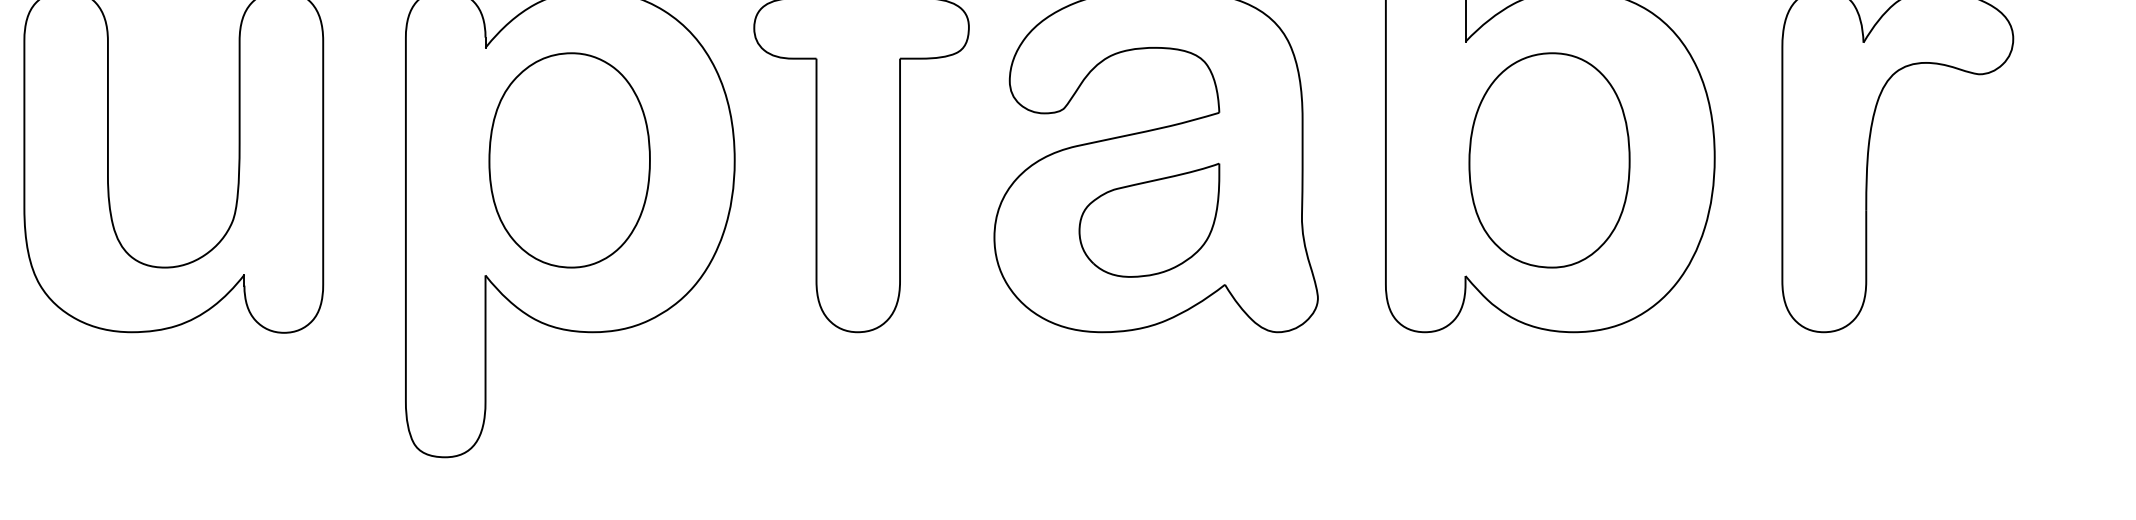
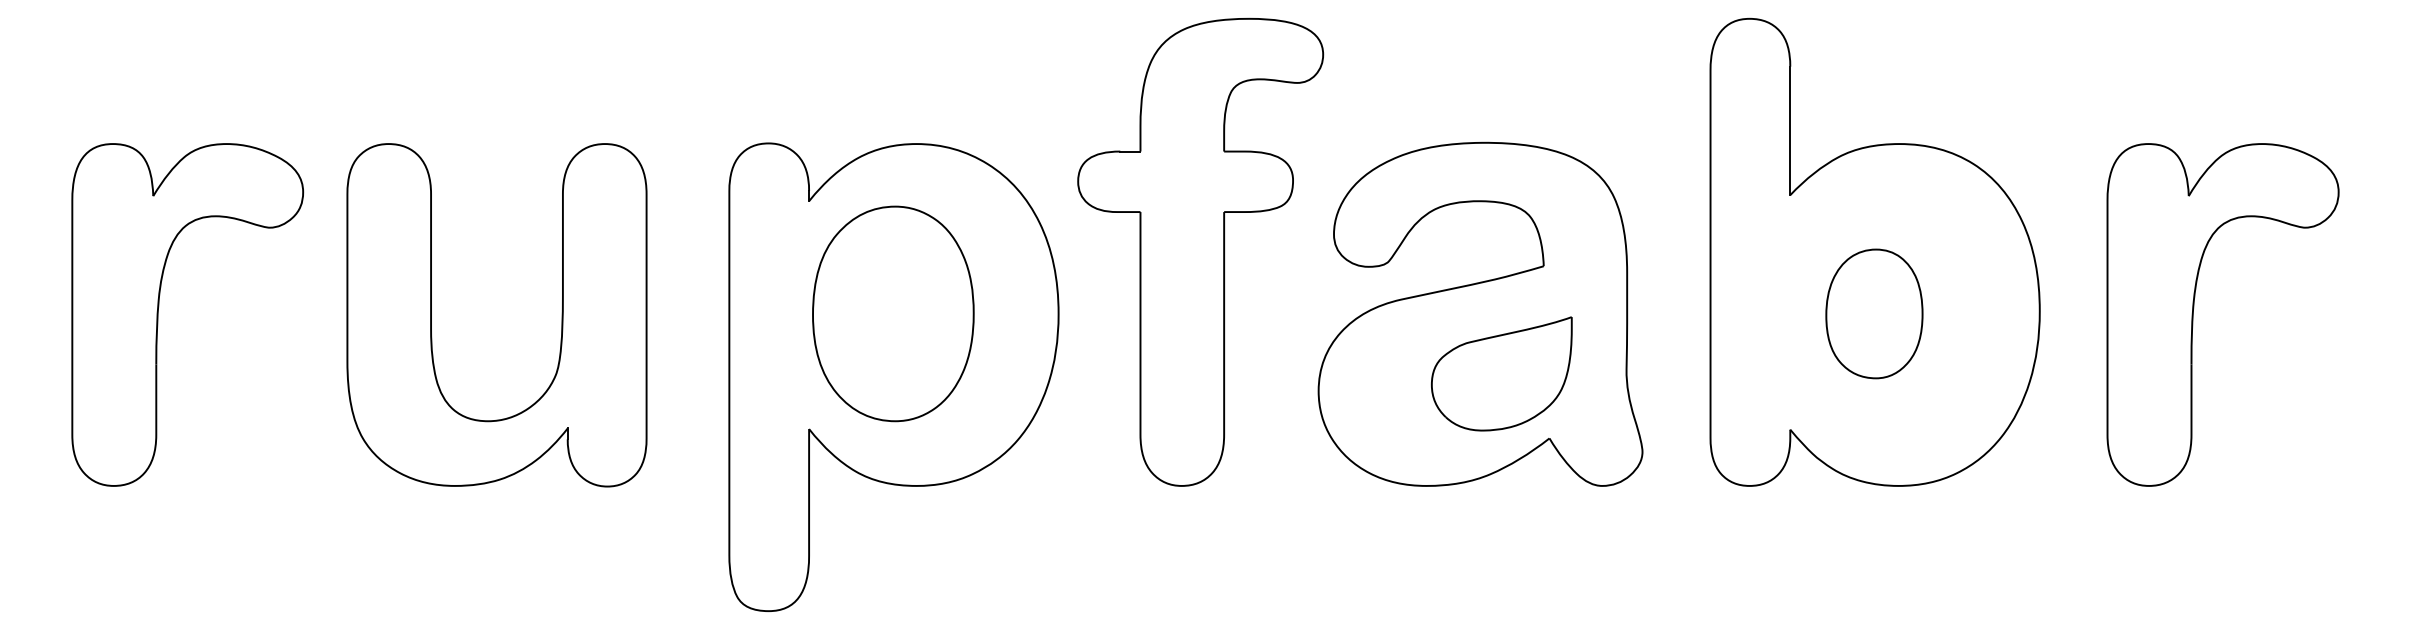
part: (1549, 159) -> (1874, 313), size x0.6
part: (1149, 219) -> (1501, 373), moved

